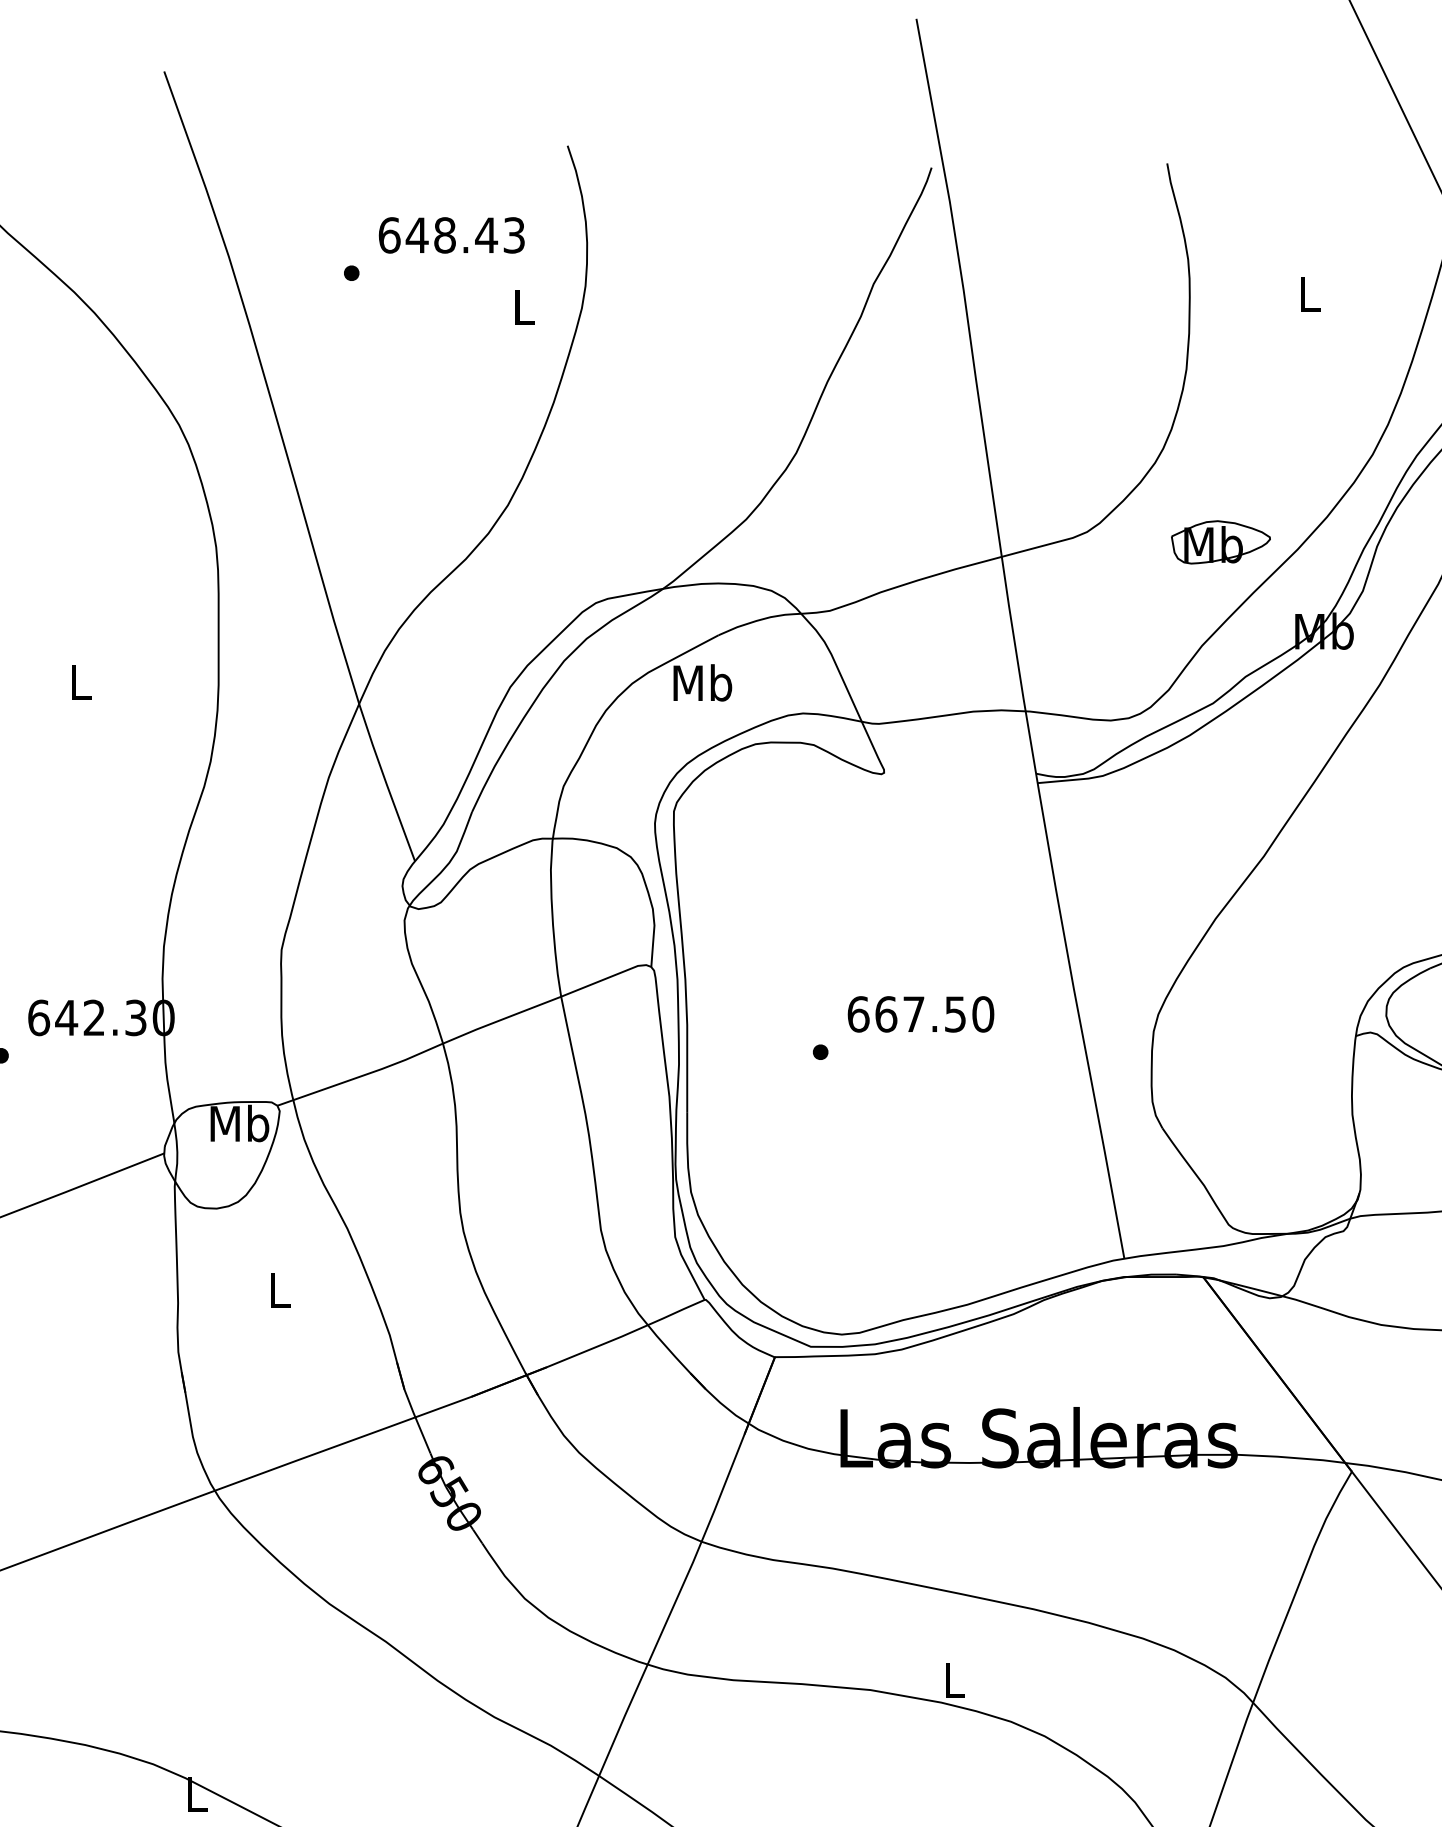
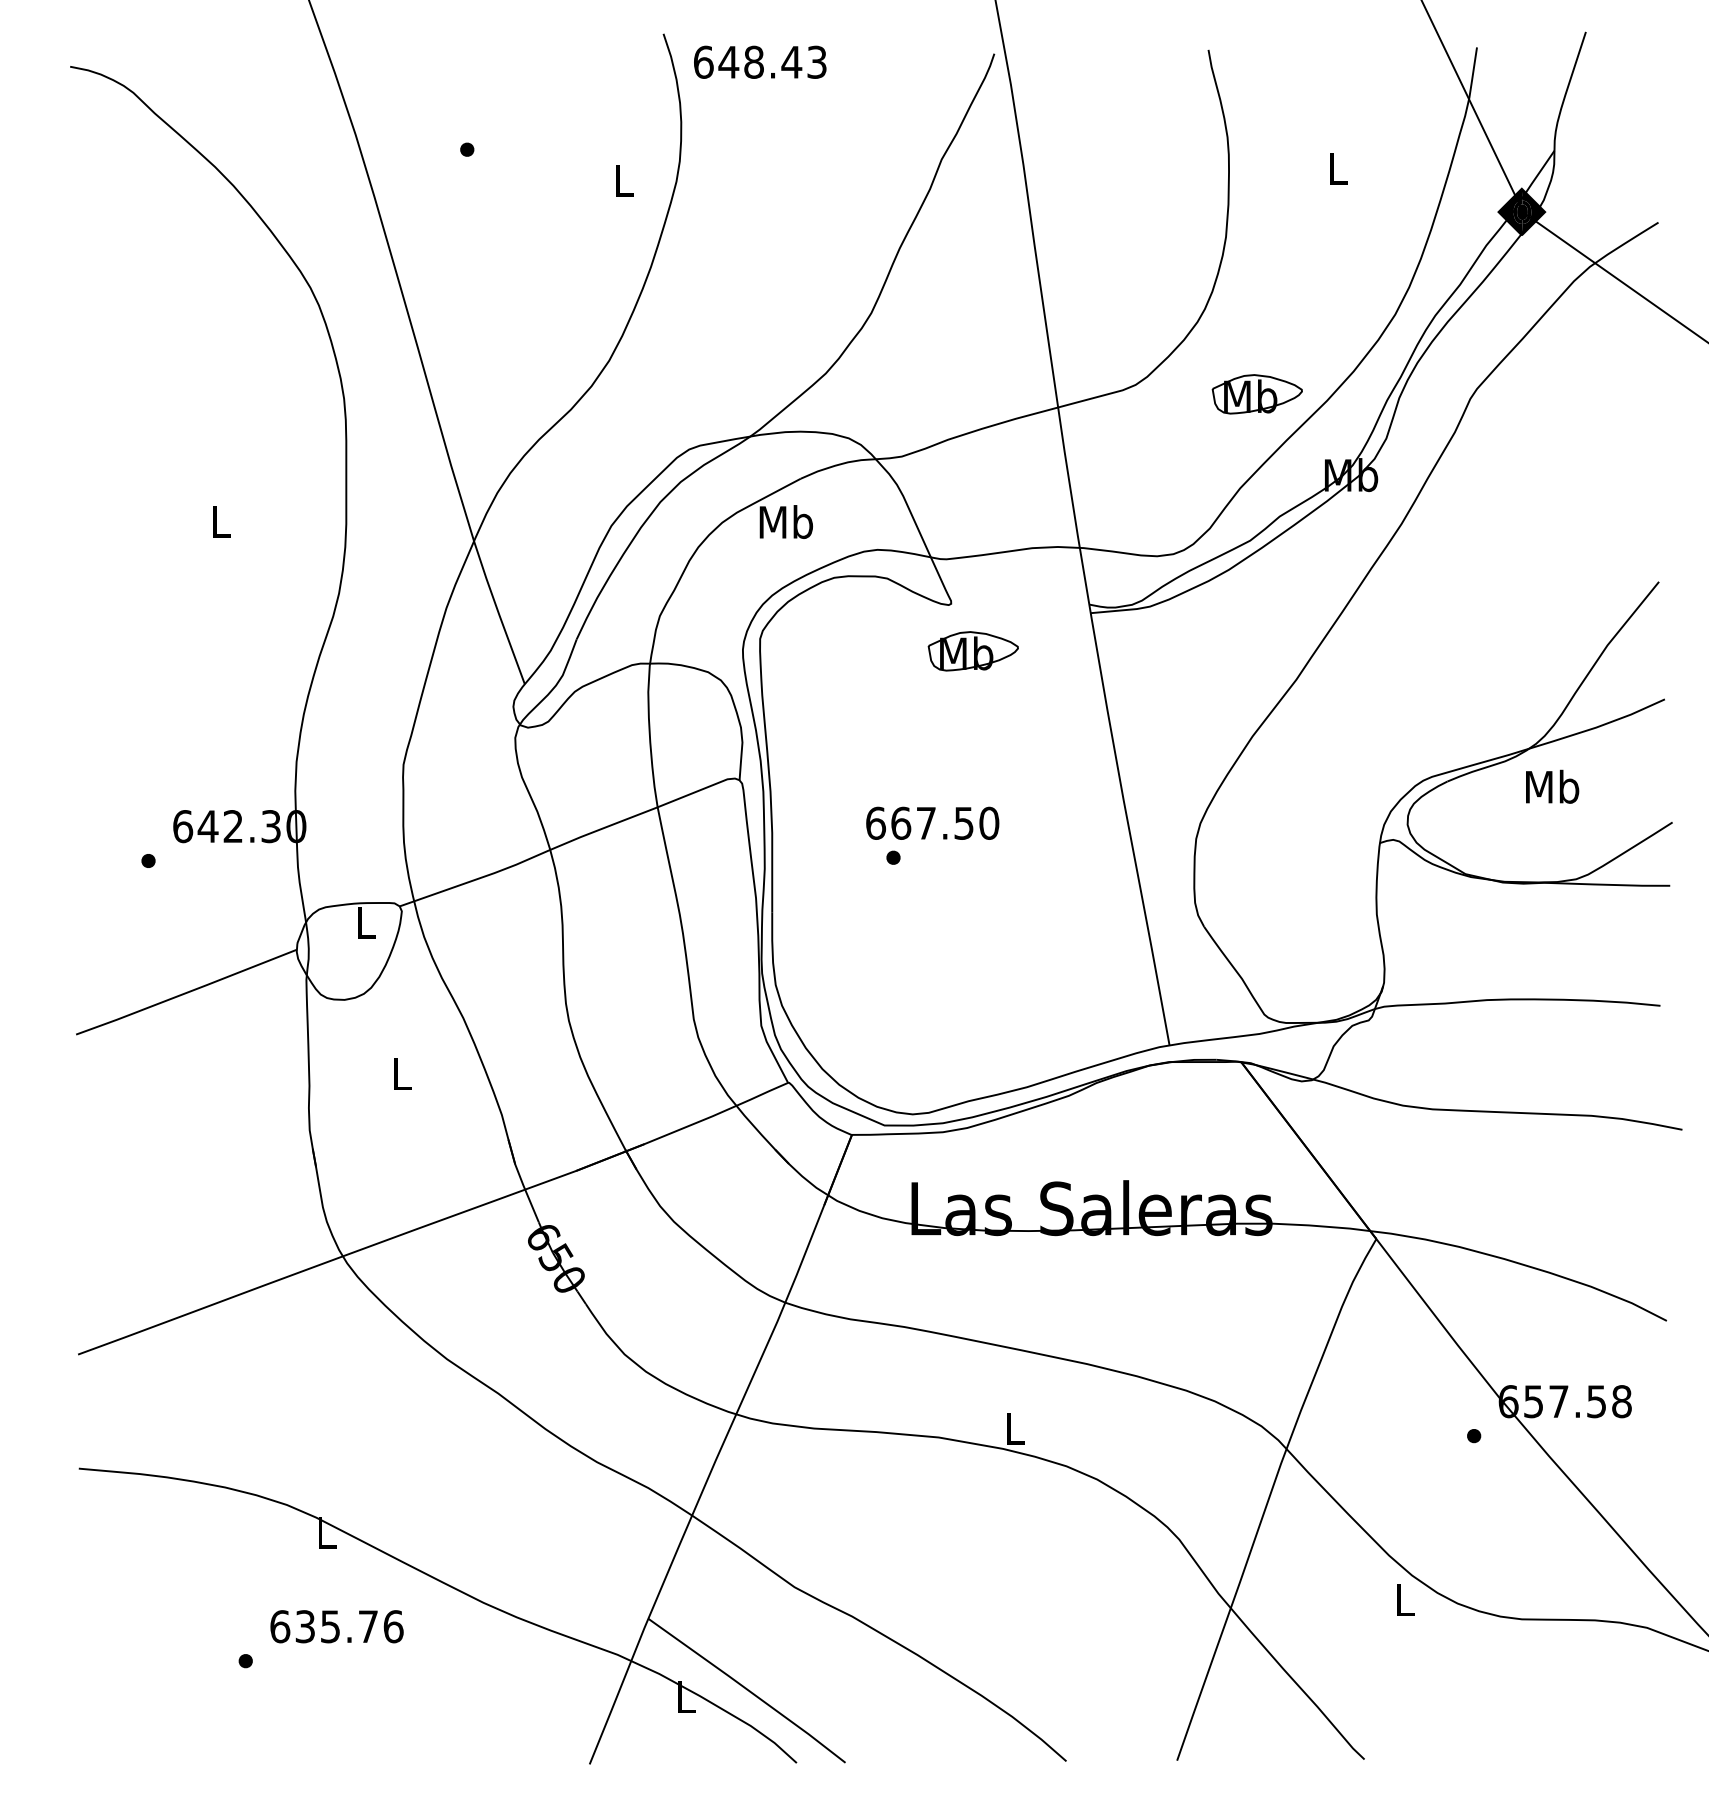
text: (452, 234) -> (760, 61), moved
part: (907, 825) -> (972, 651), added
text: (920, 1013) -> (932, 822), moved
text: (239, 1123) -> (365, 922), Mb -> L

